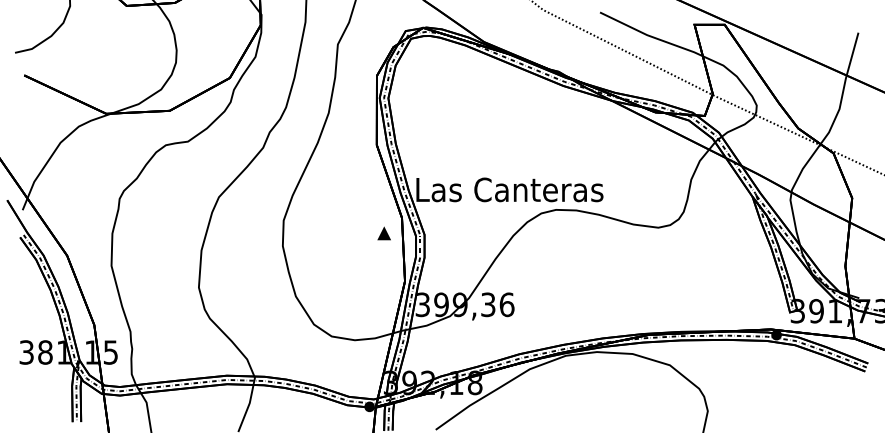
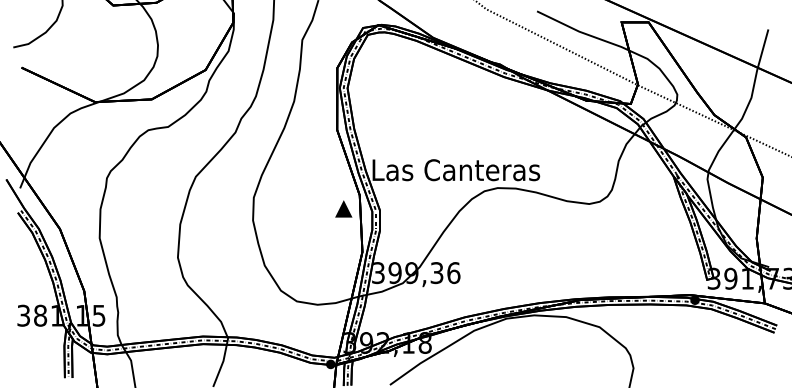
part: (383, 233) -> (343, 209), size x1.4

